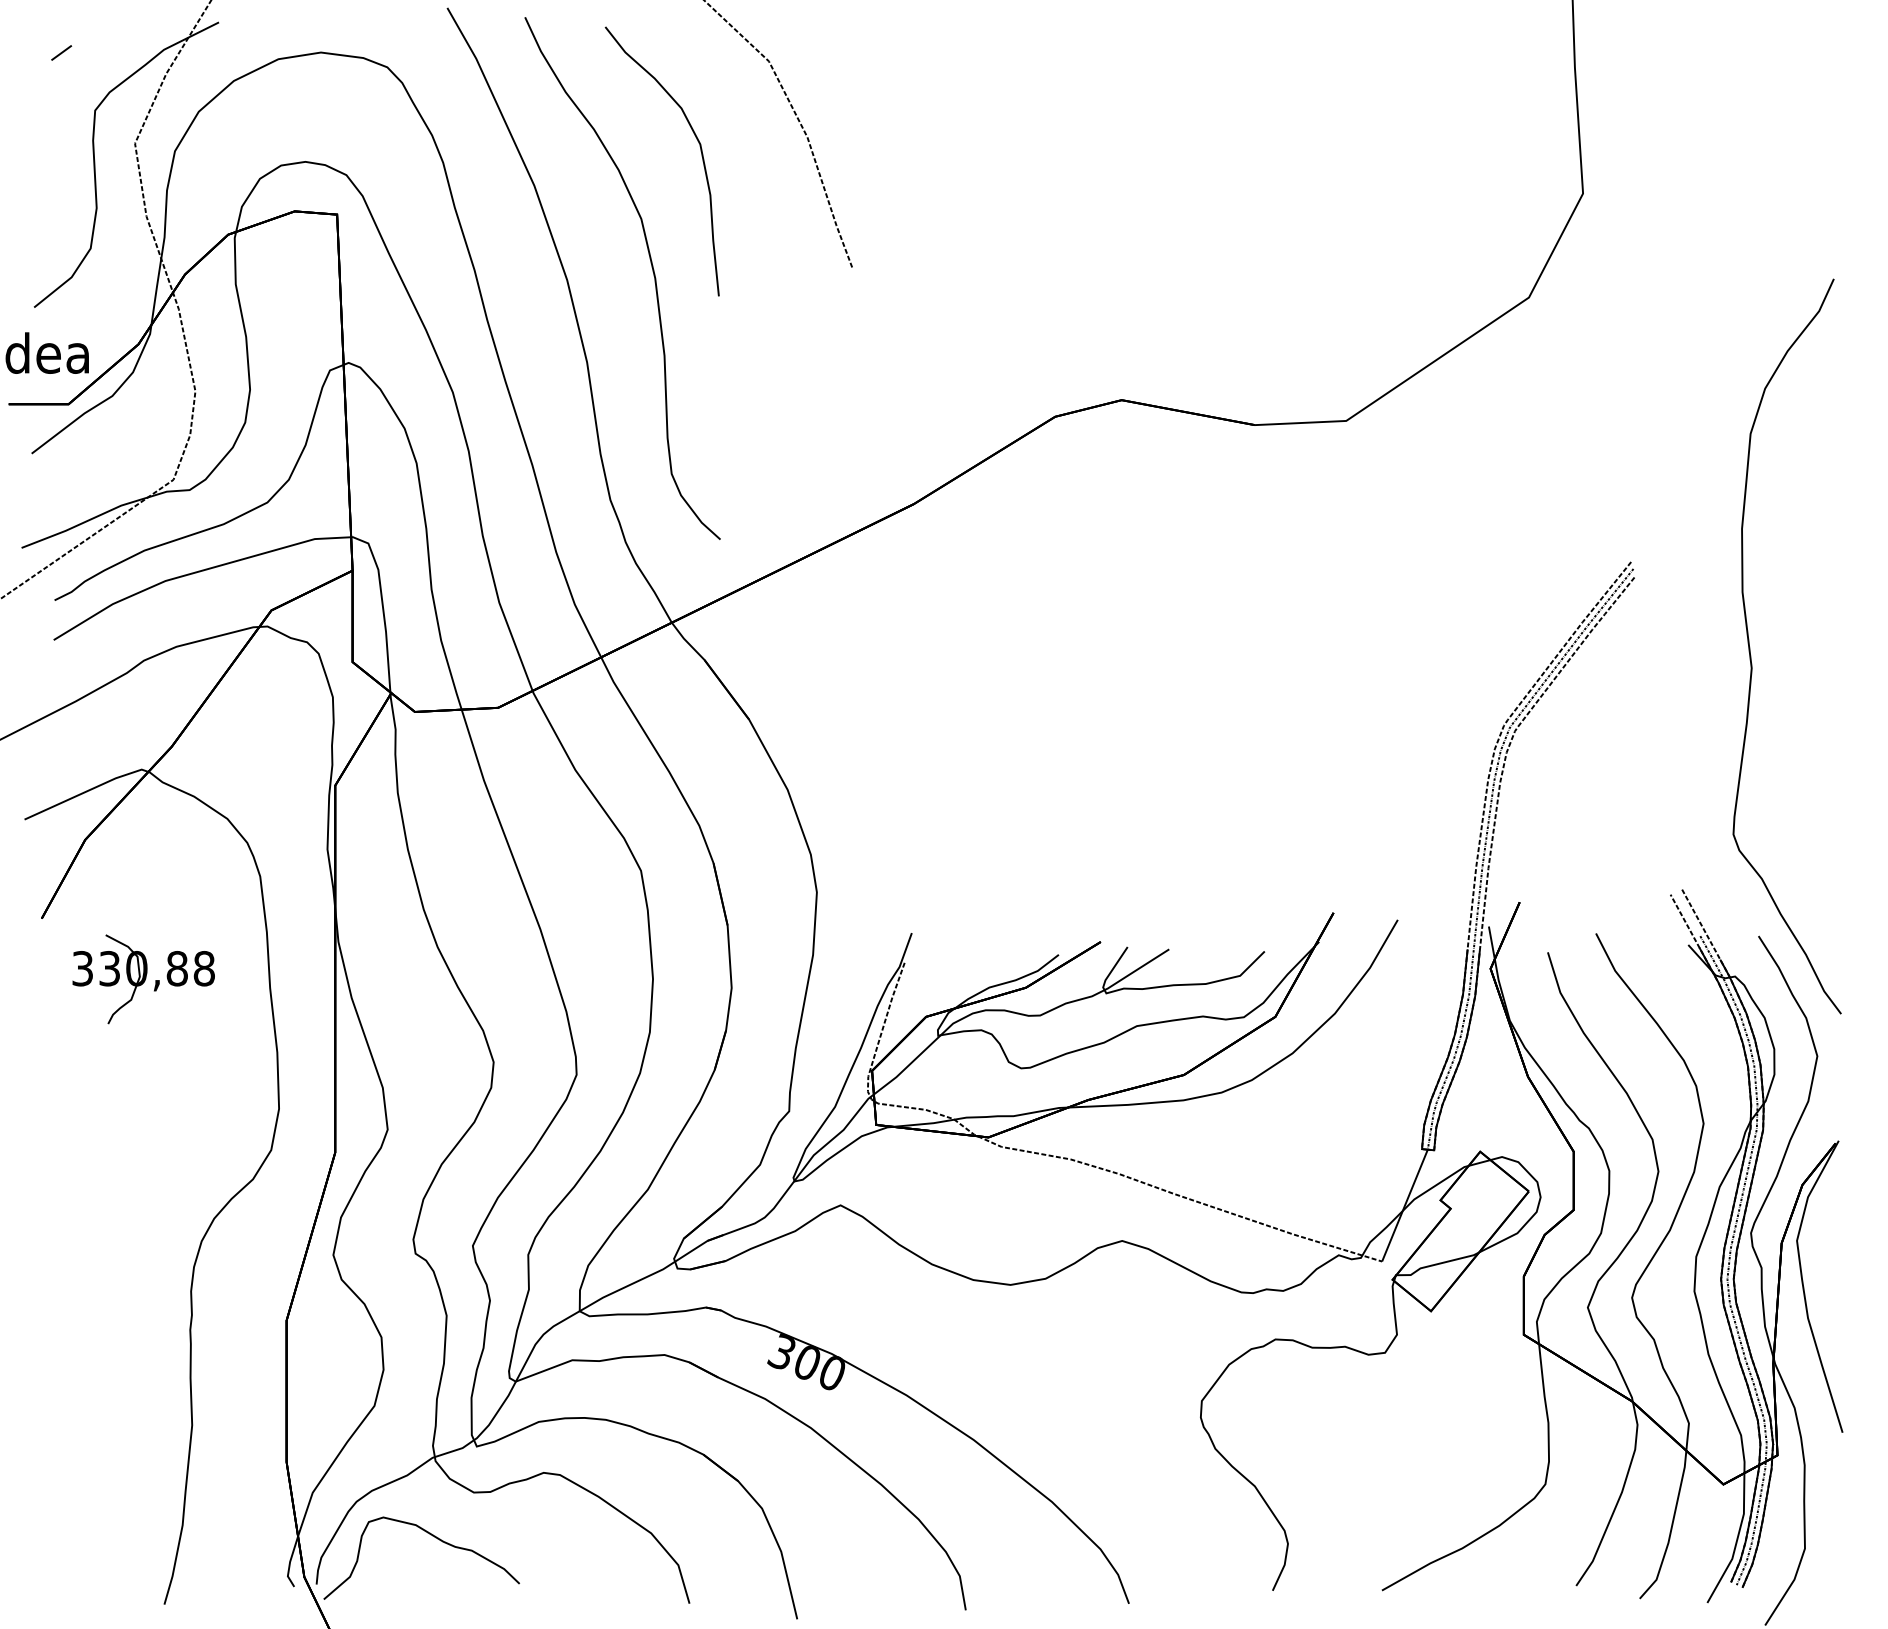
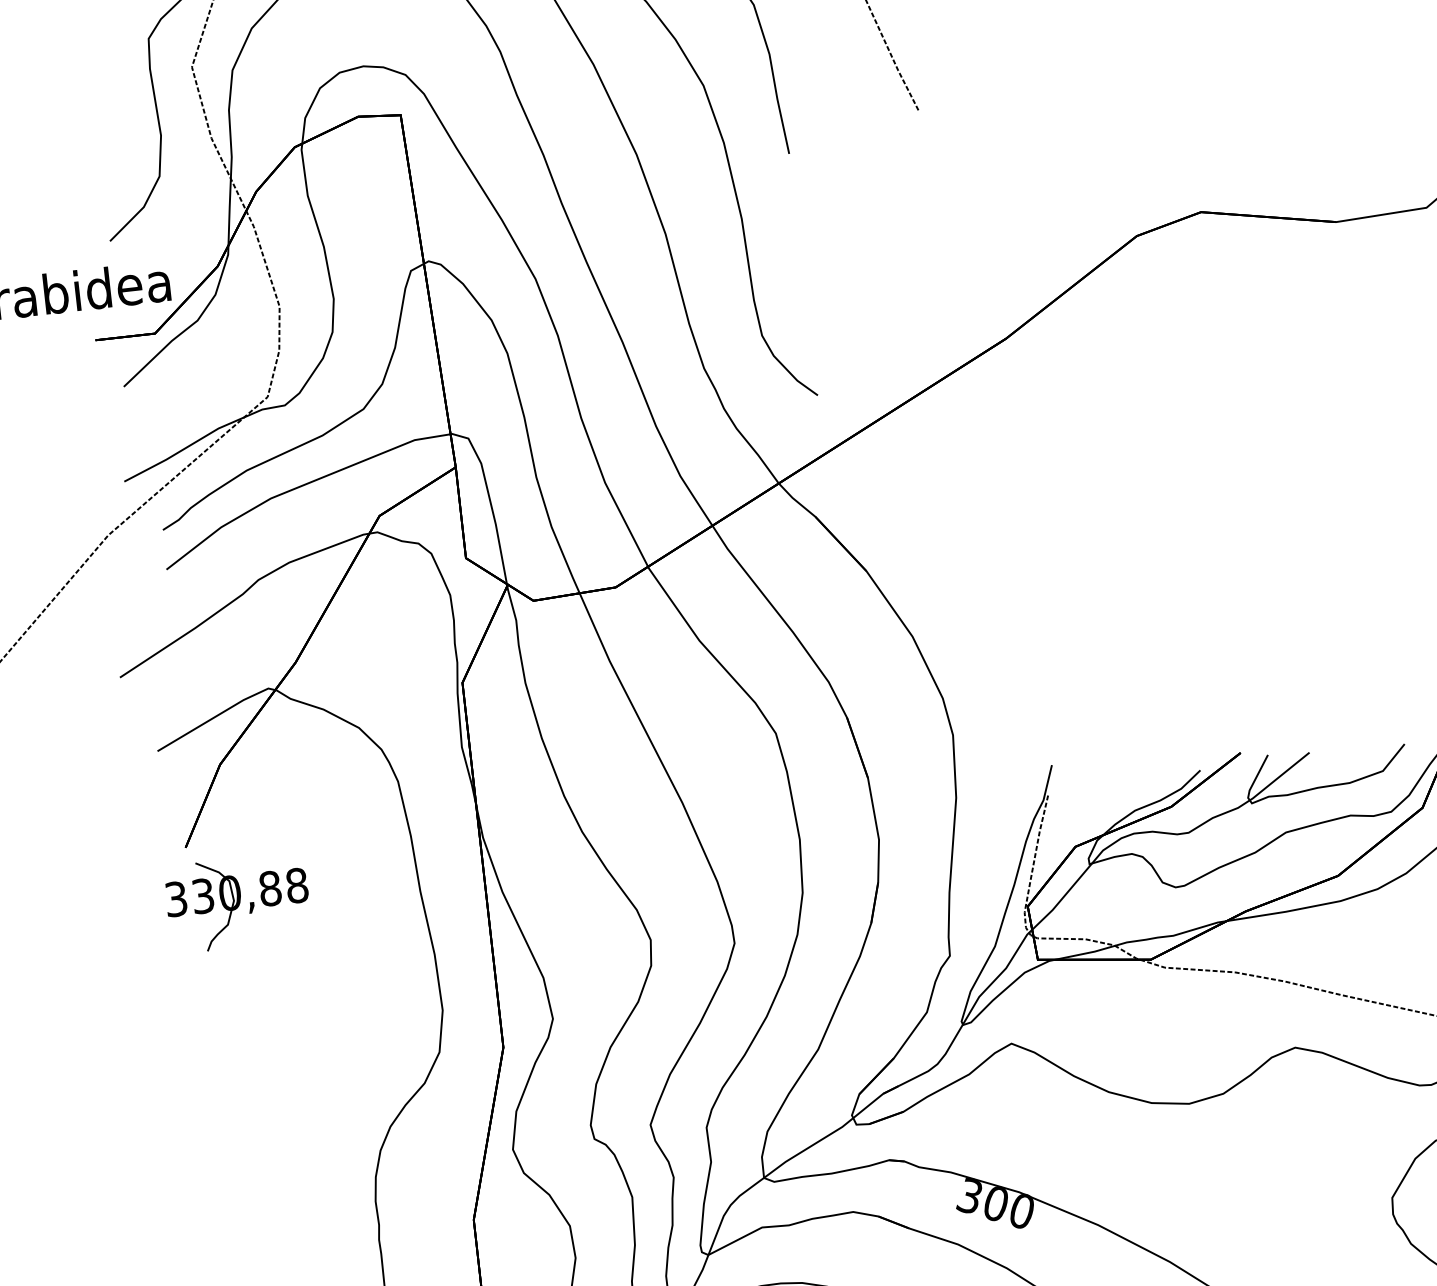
part: (143, 979) -> (237, 903), moved

